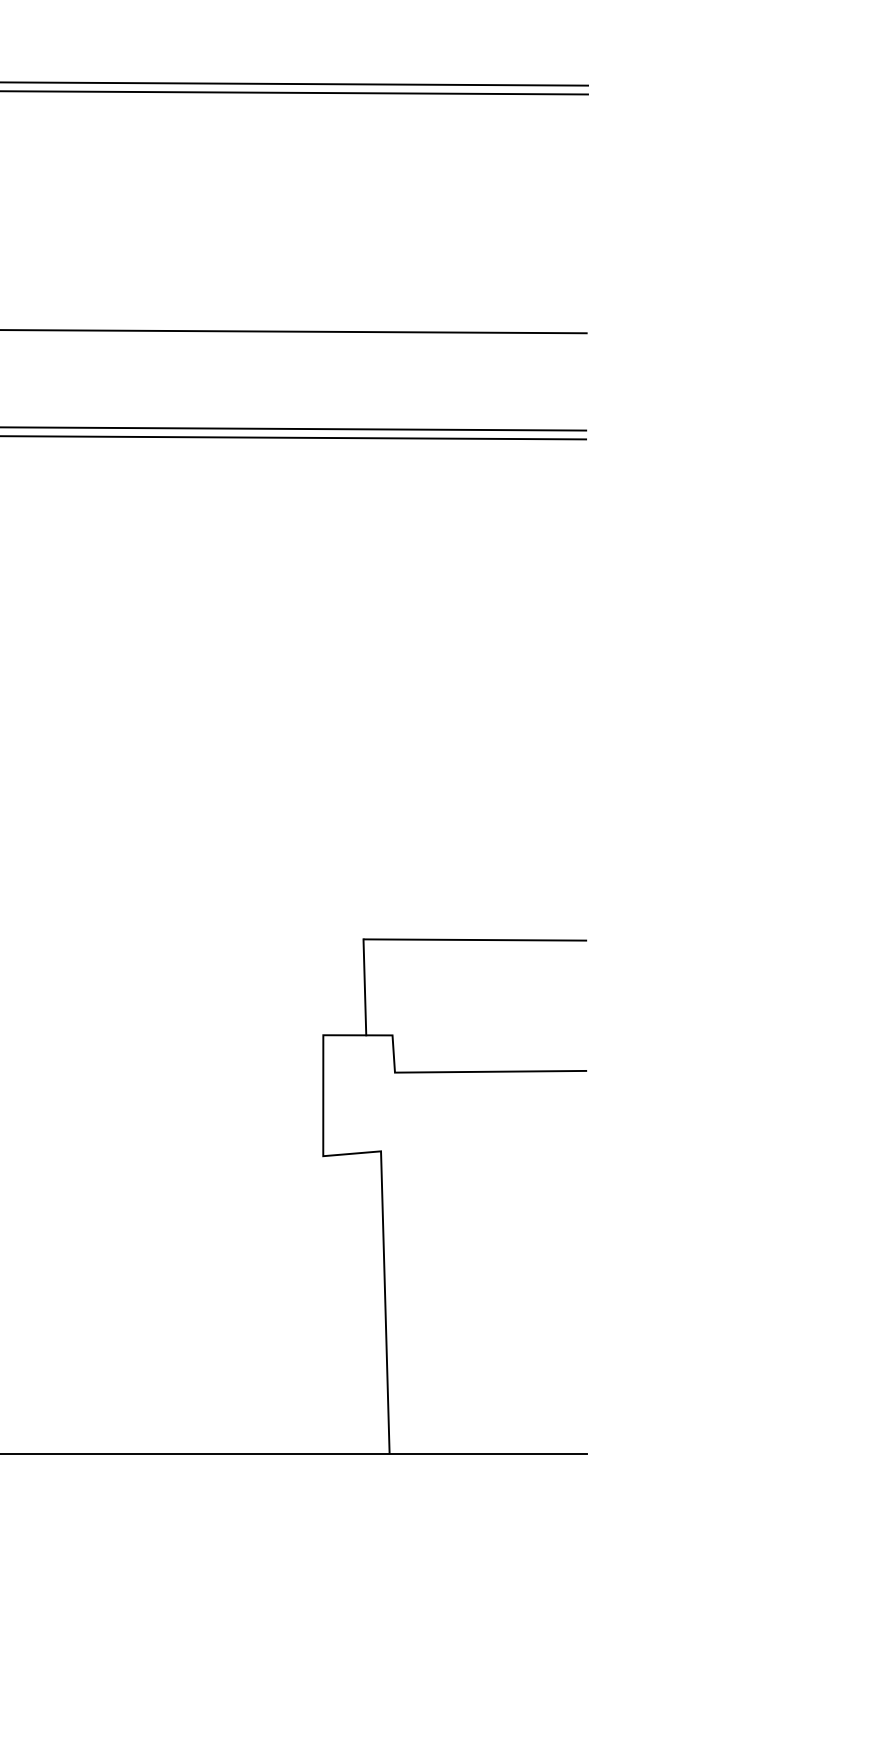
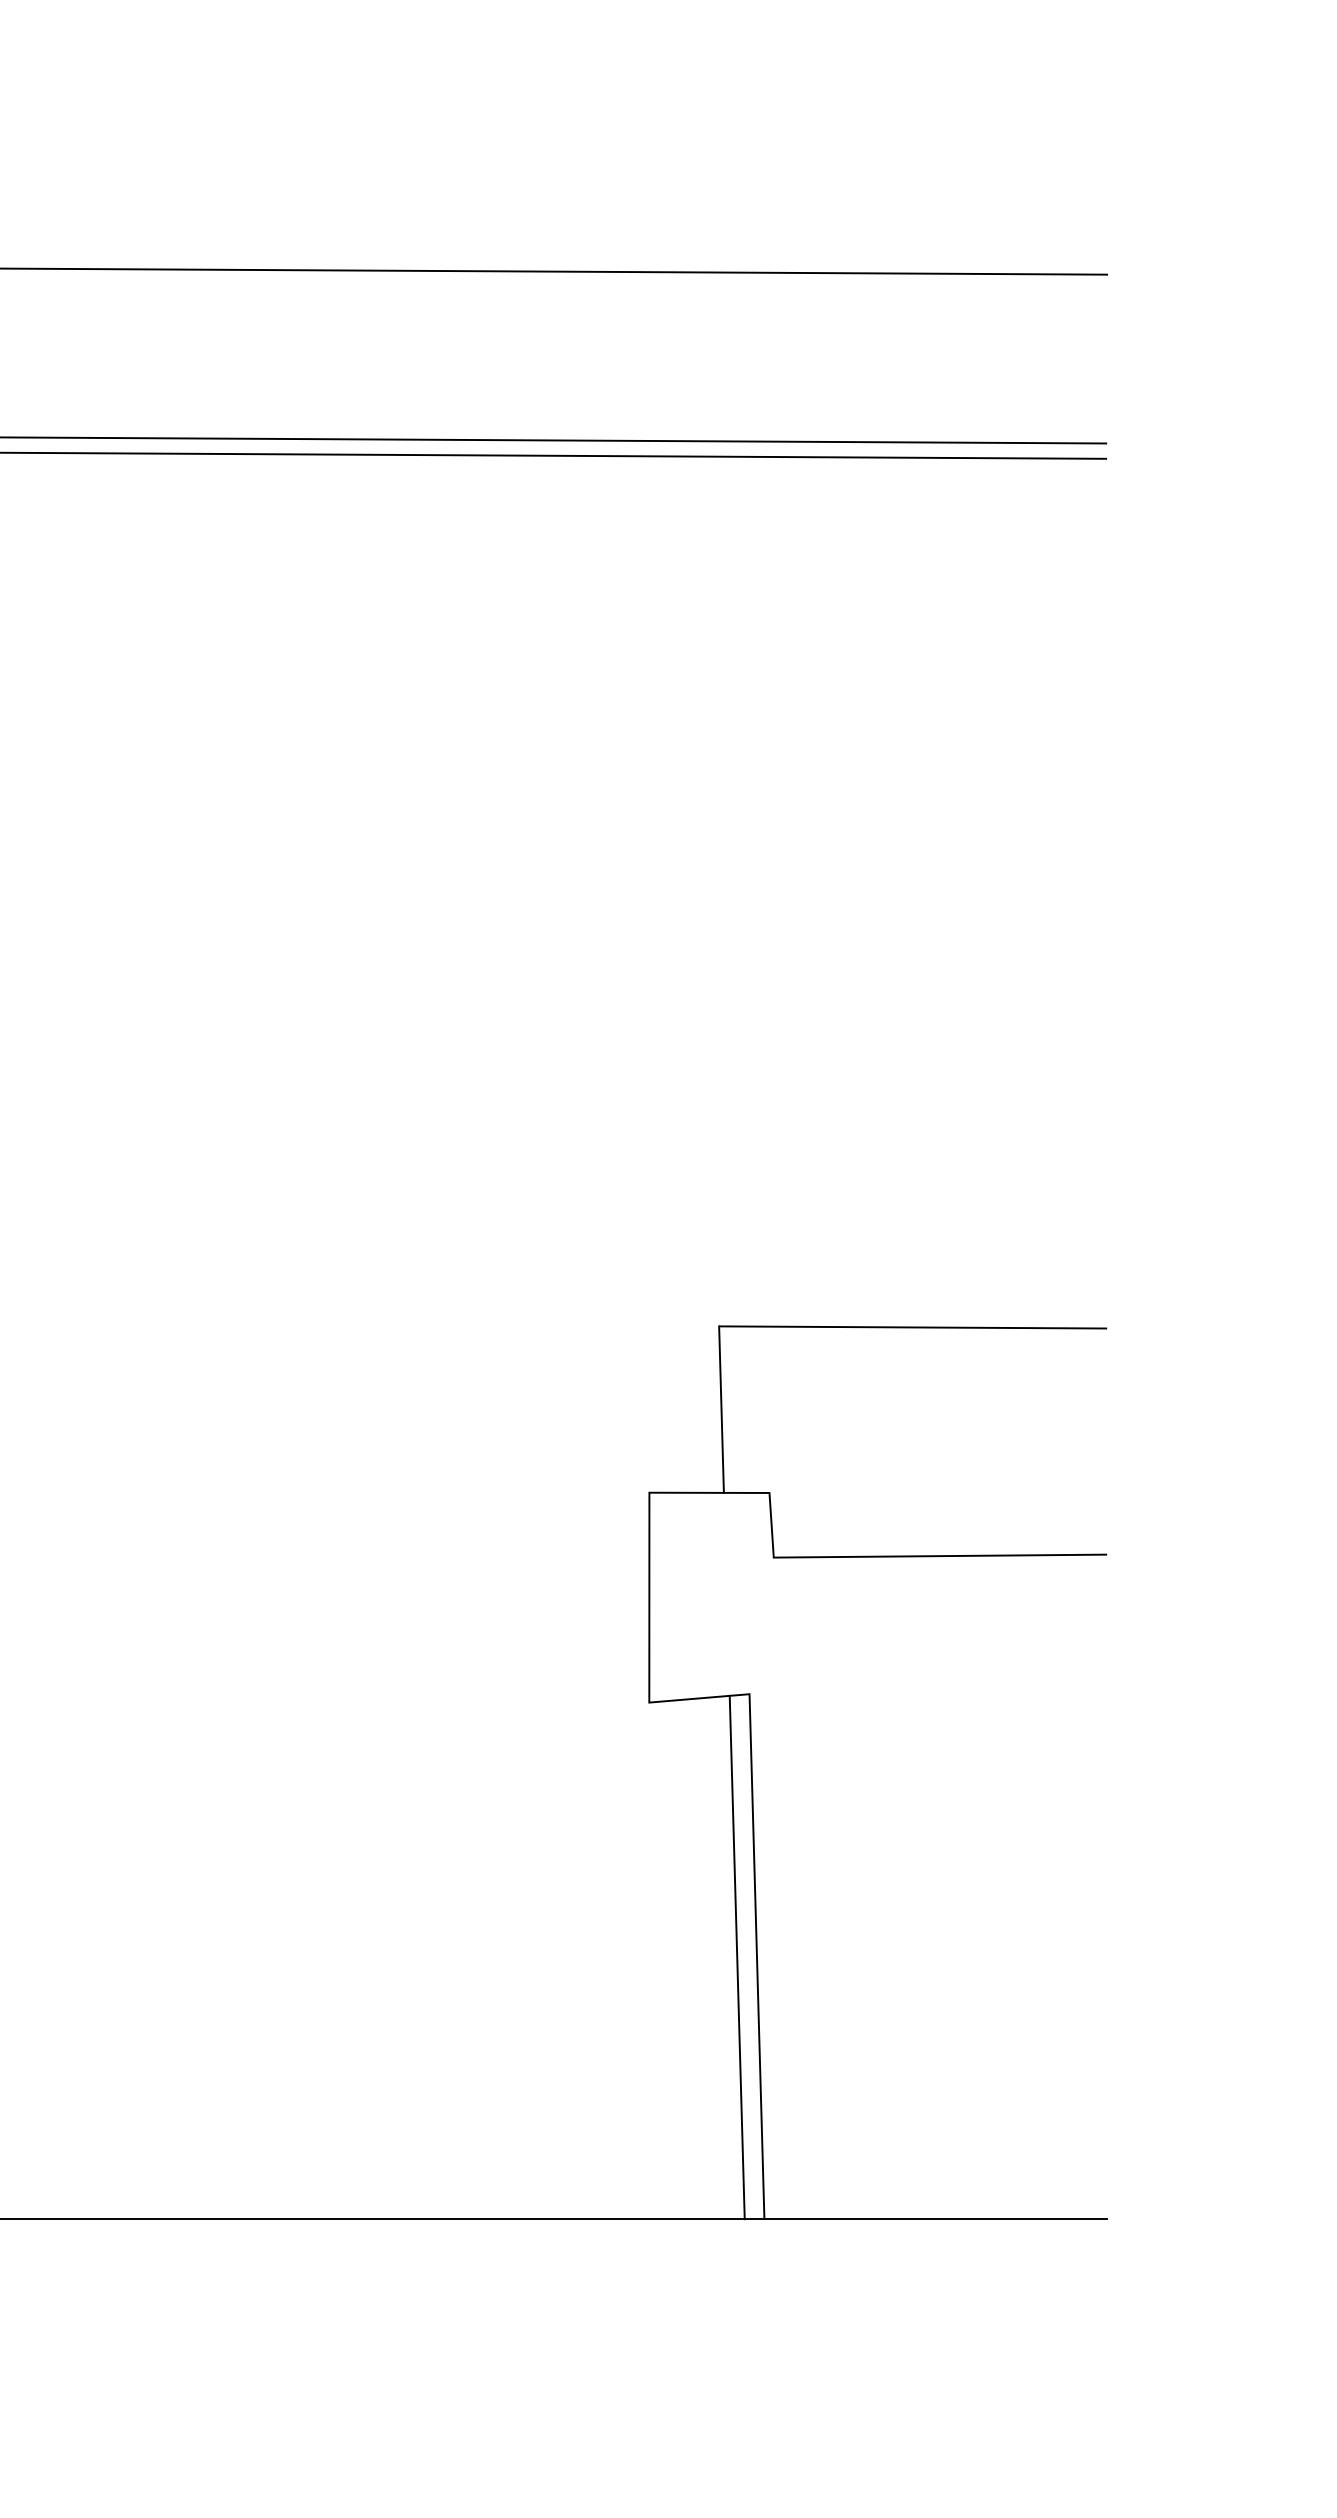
line: (373, 1302) -> (736, 1956), added

